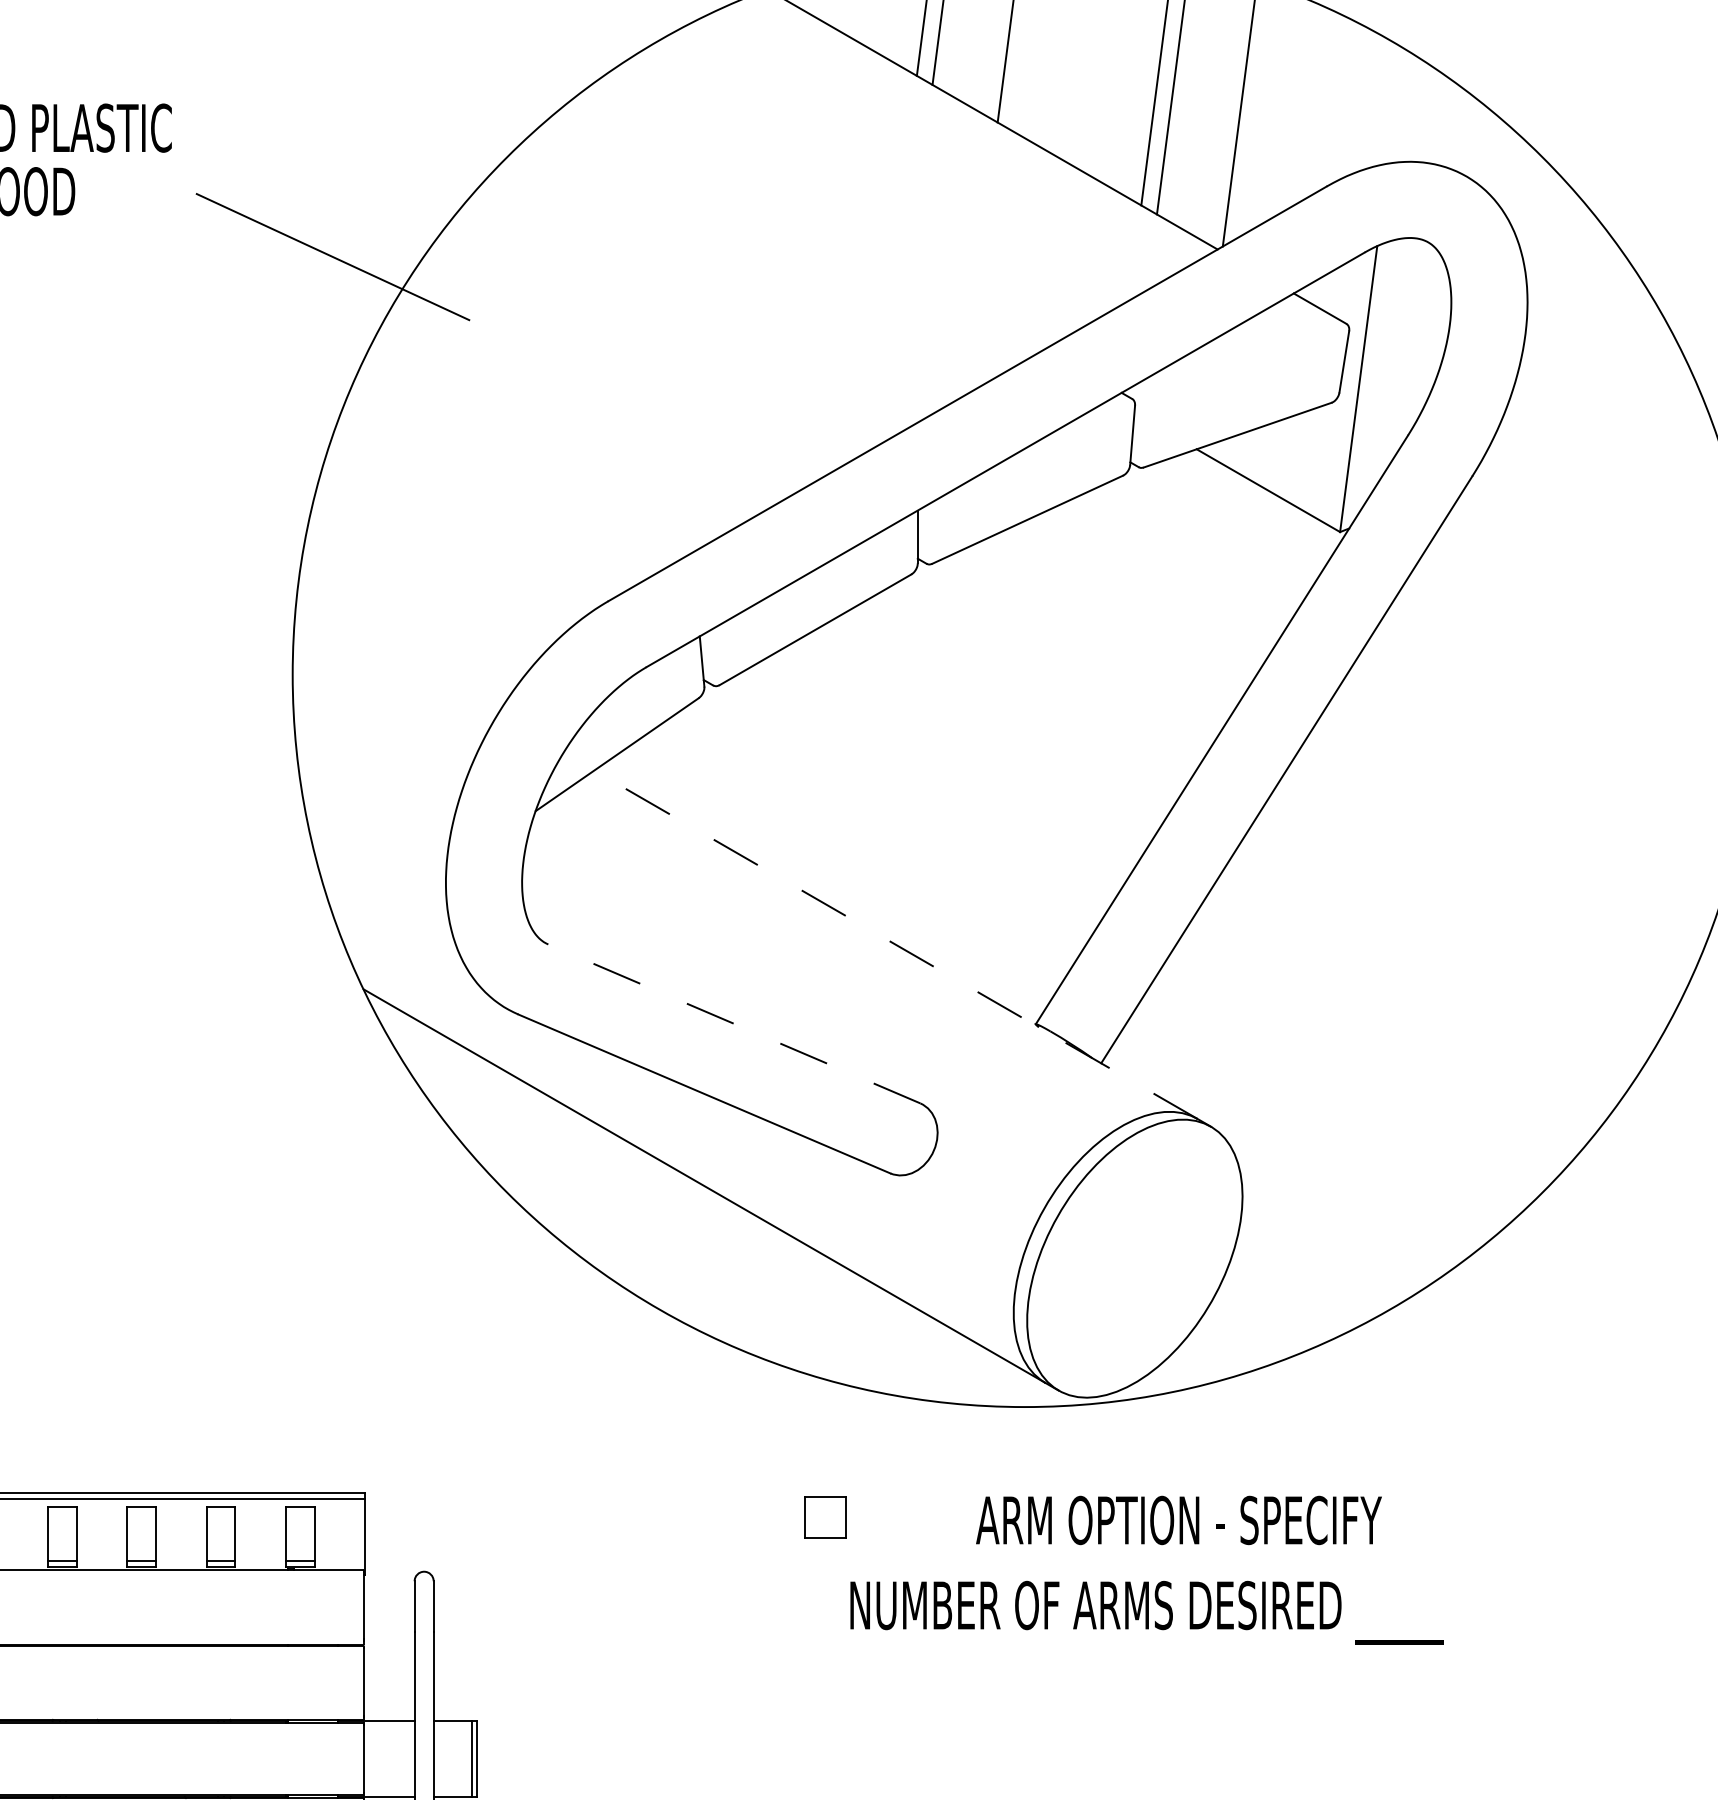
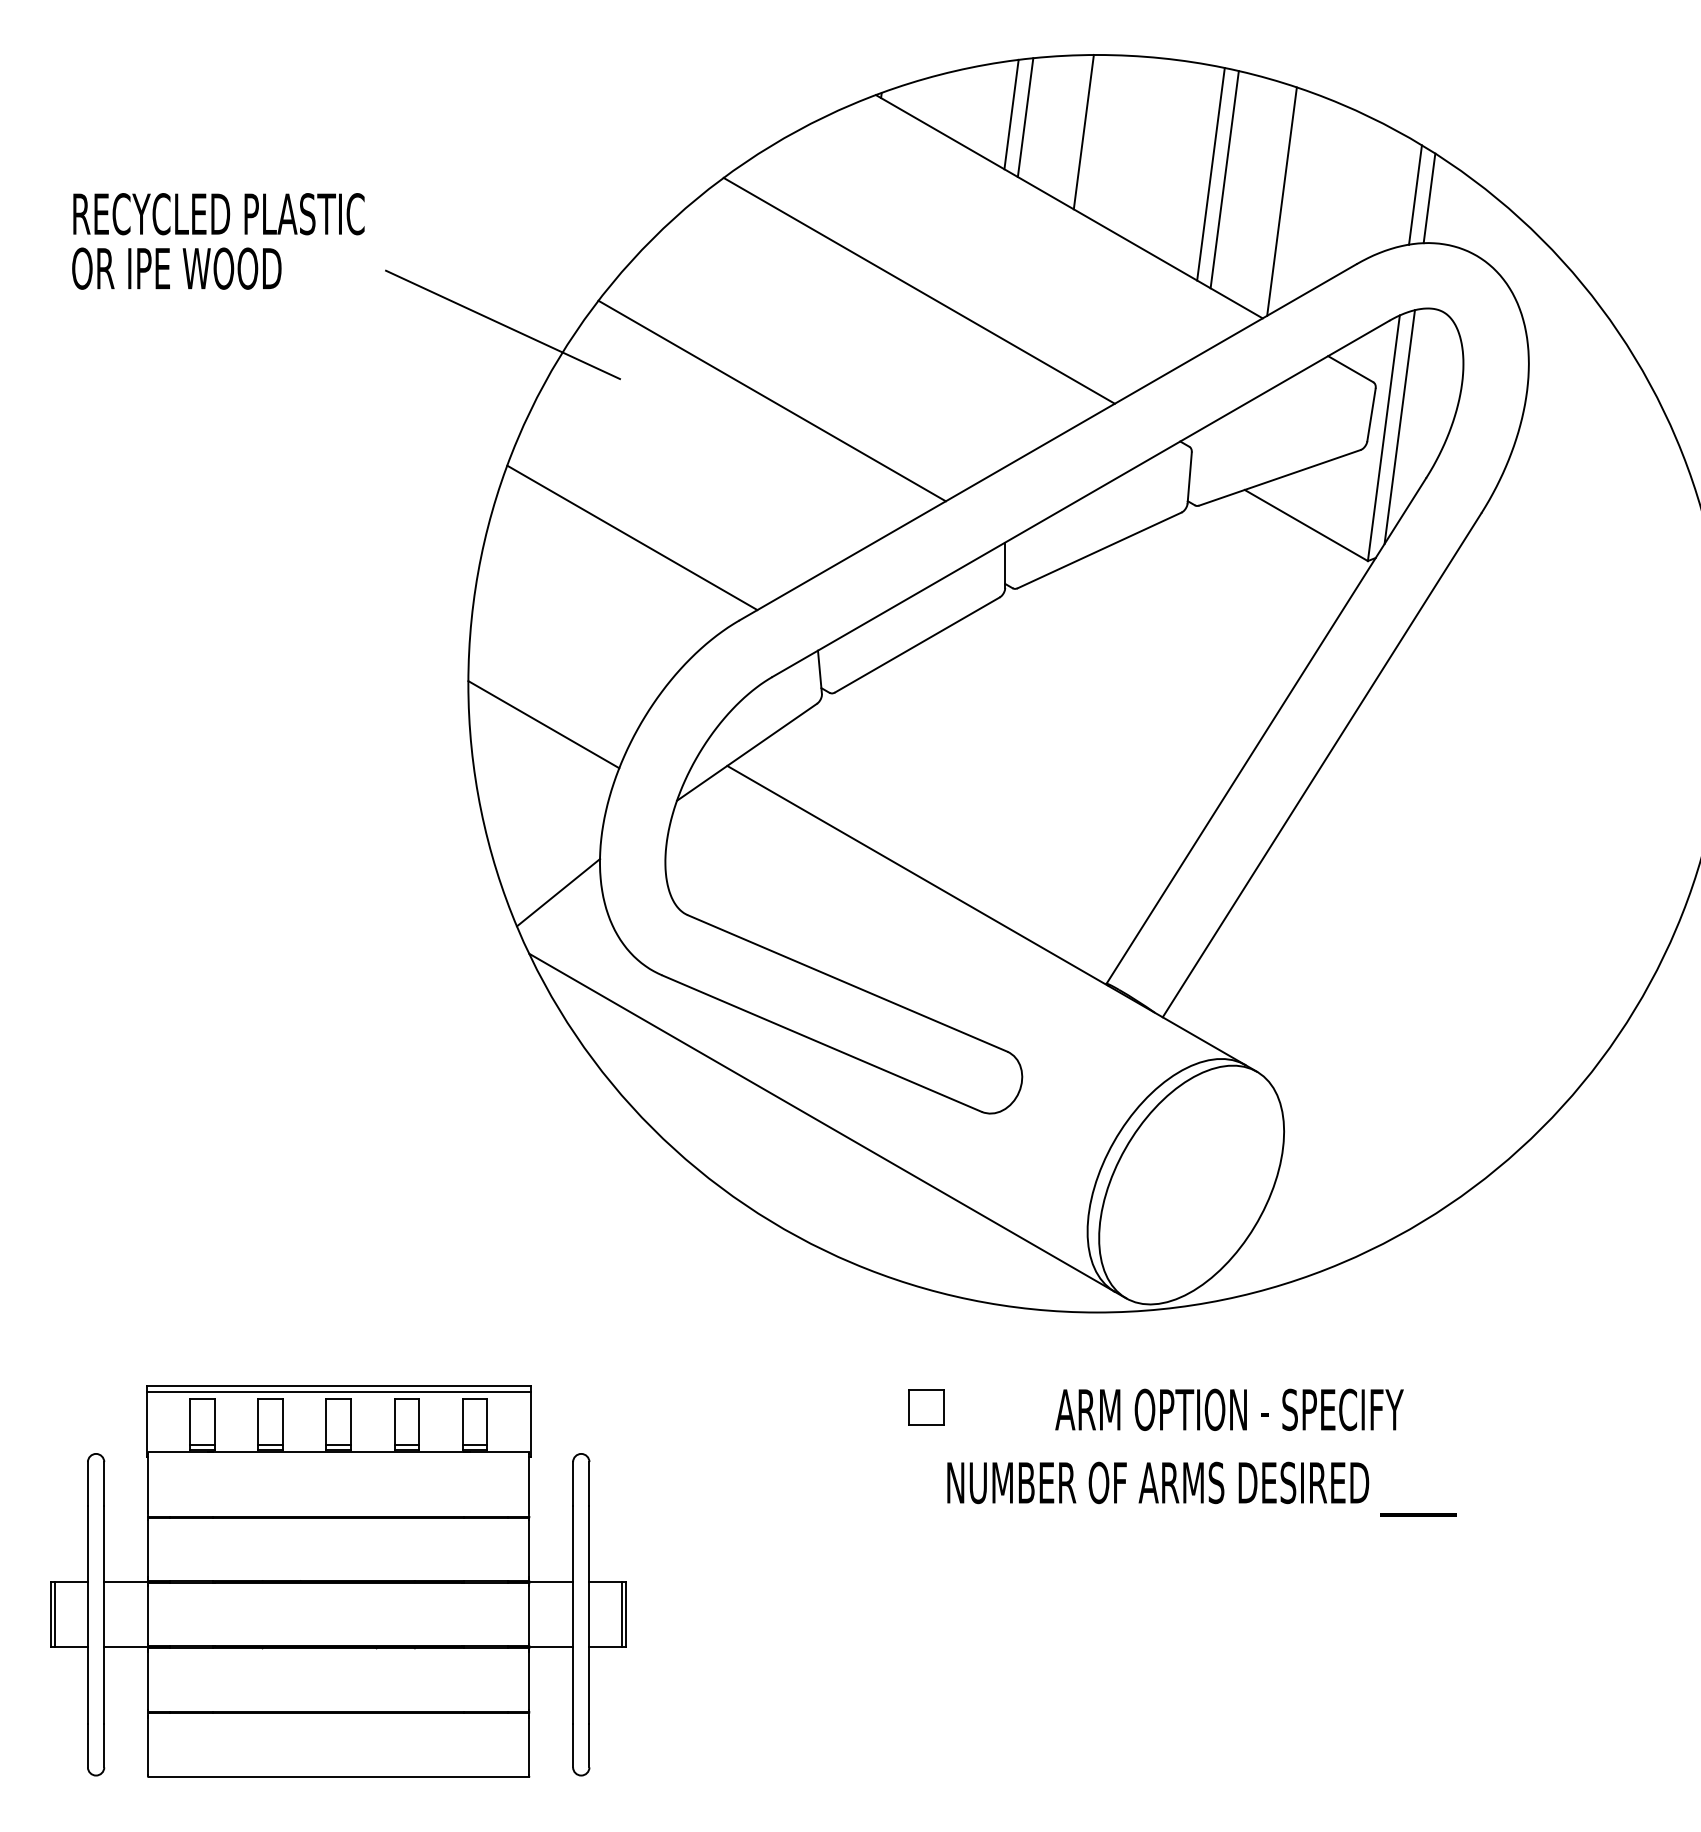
line: (1395, 105) -> (1415, 194), added
line: (1411, 109) -> (1429, 198), added
line: (816, 217) -> (918, 290), added
line: (645, 345) -> (771, 400), added
line: (1376, 376) -> (1399, 427), added
line: (483, 504) -> (632, 537), added
line: (380, 722) -> (543, 724), added
line: (397, 918) -> (558, 892), added
line: (894, 944) -> (985, 915), dashed -> solid
line: (734, 1023) -> (847, 983), dashed -> solid

